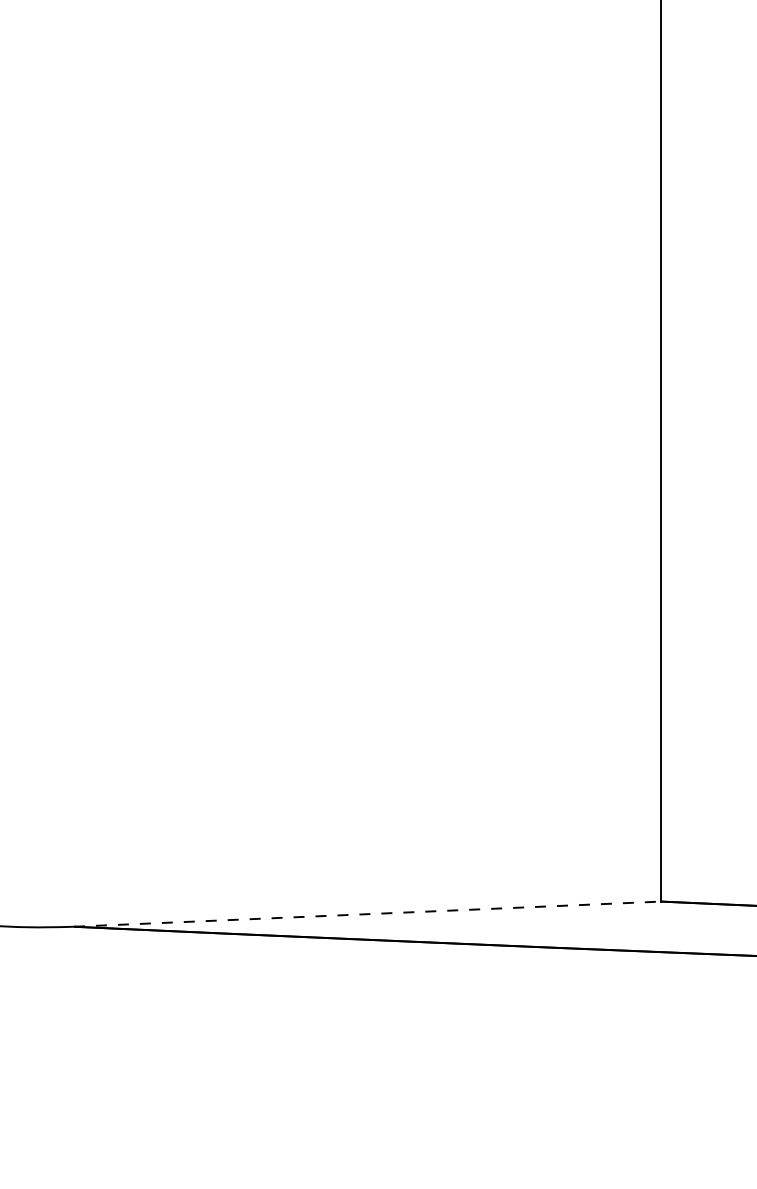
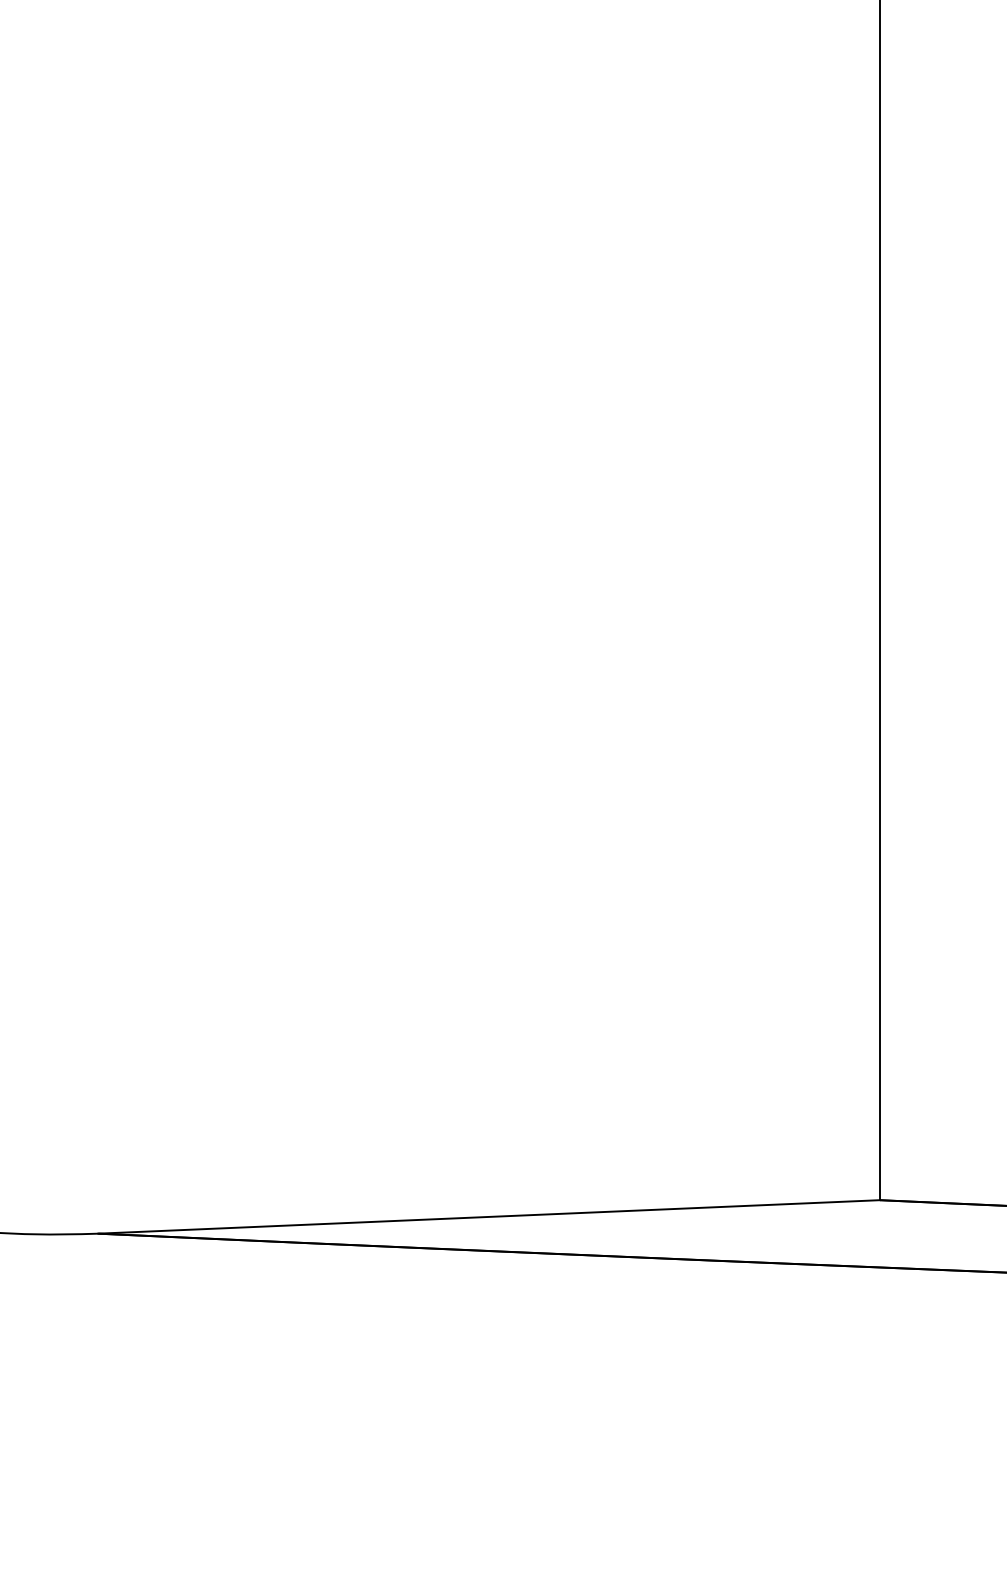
line: (367, 913) -> (489, 1216), dashed -> solid

